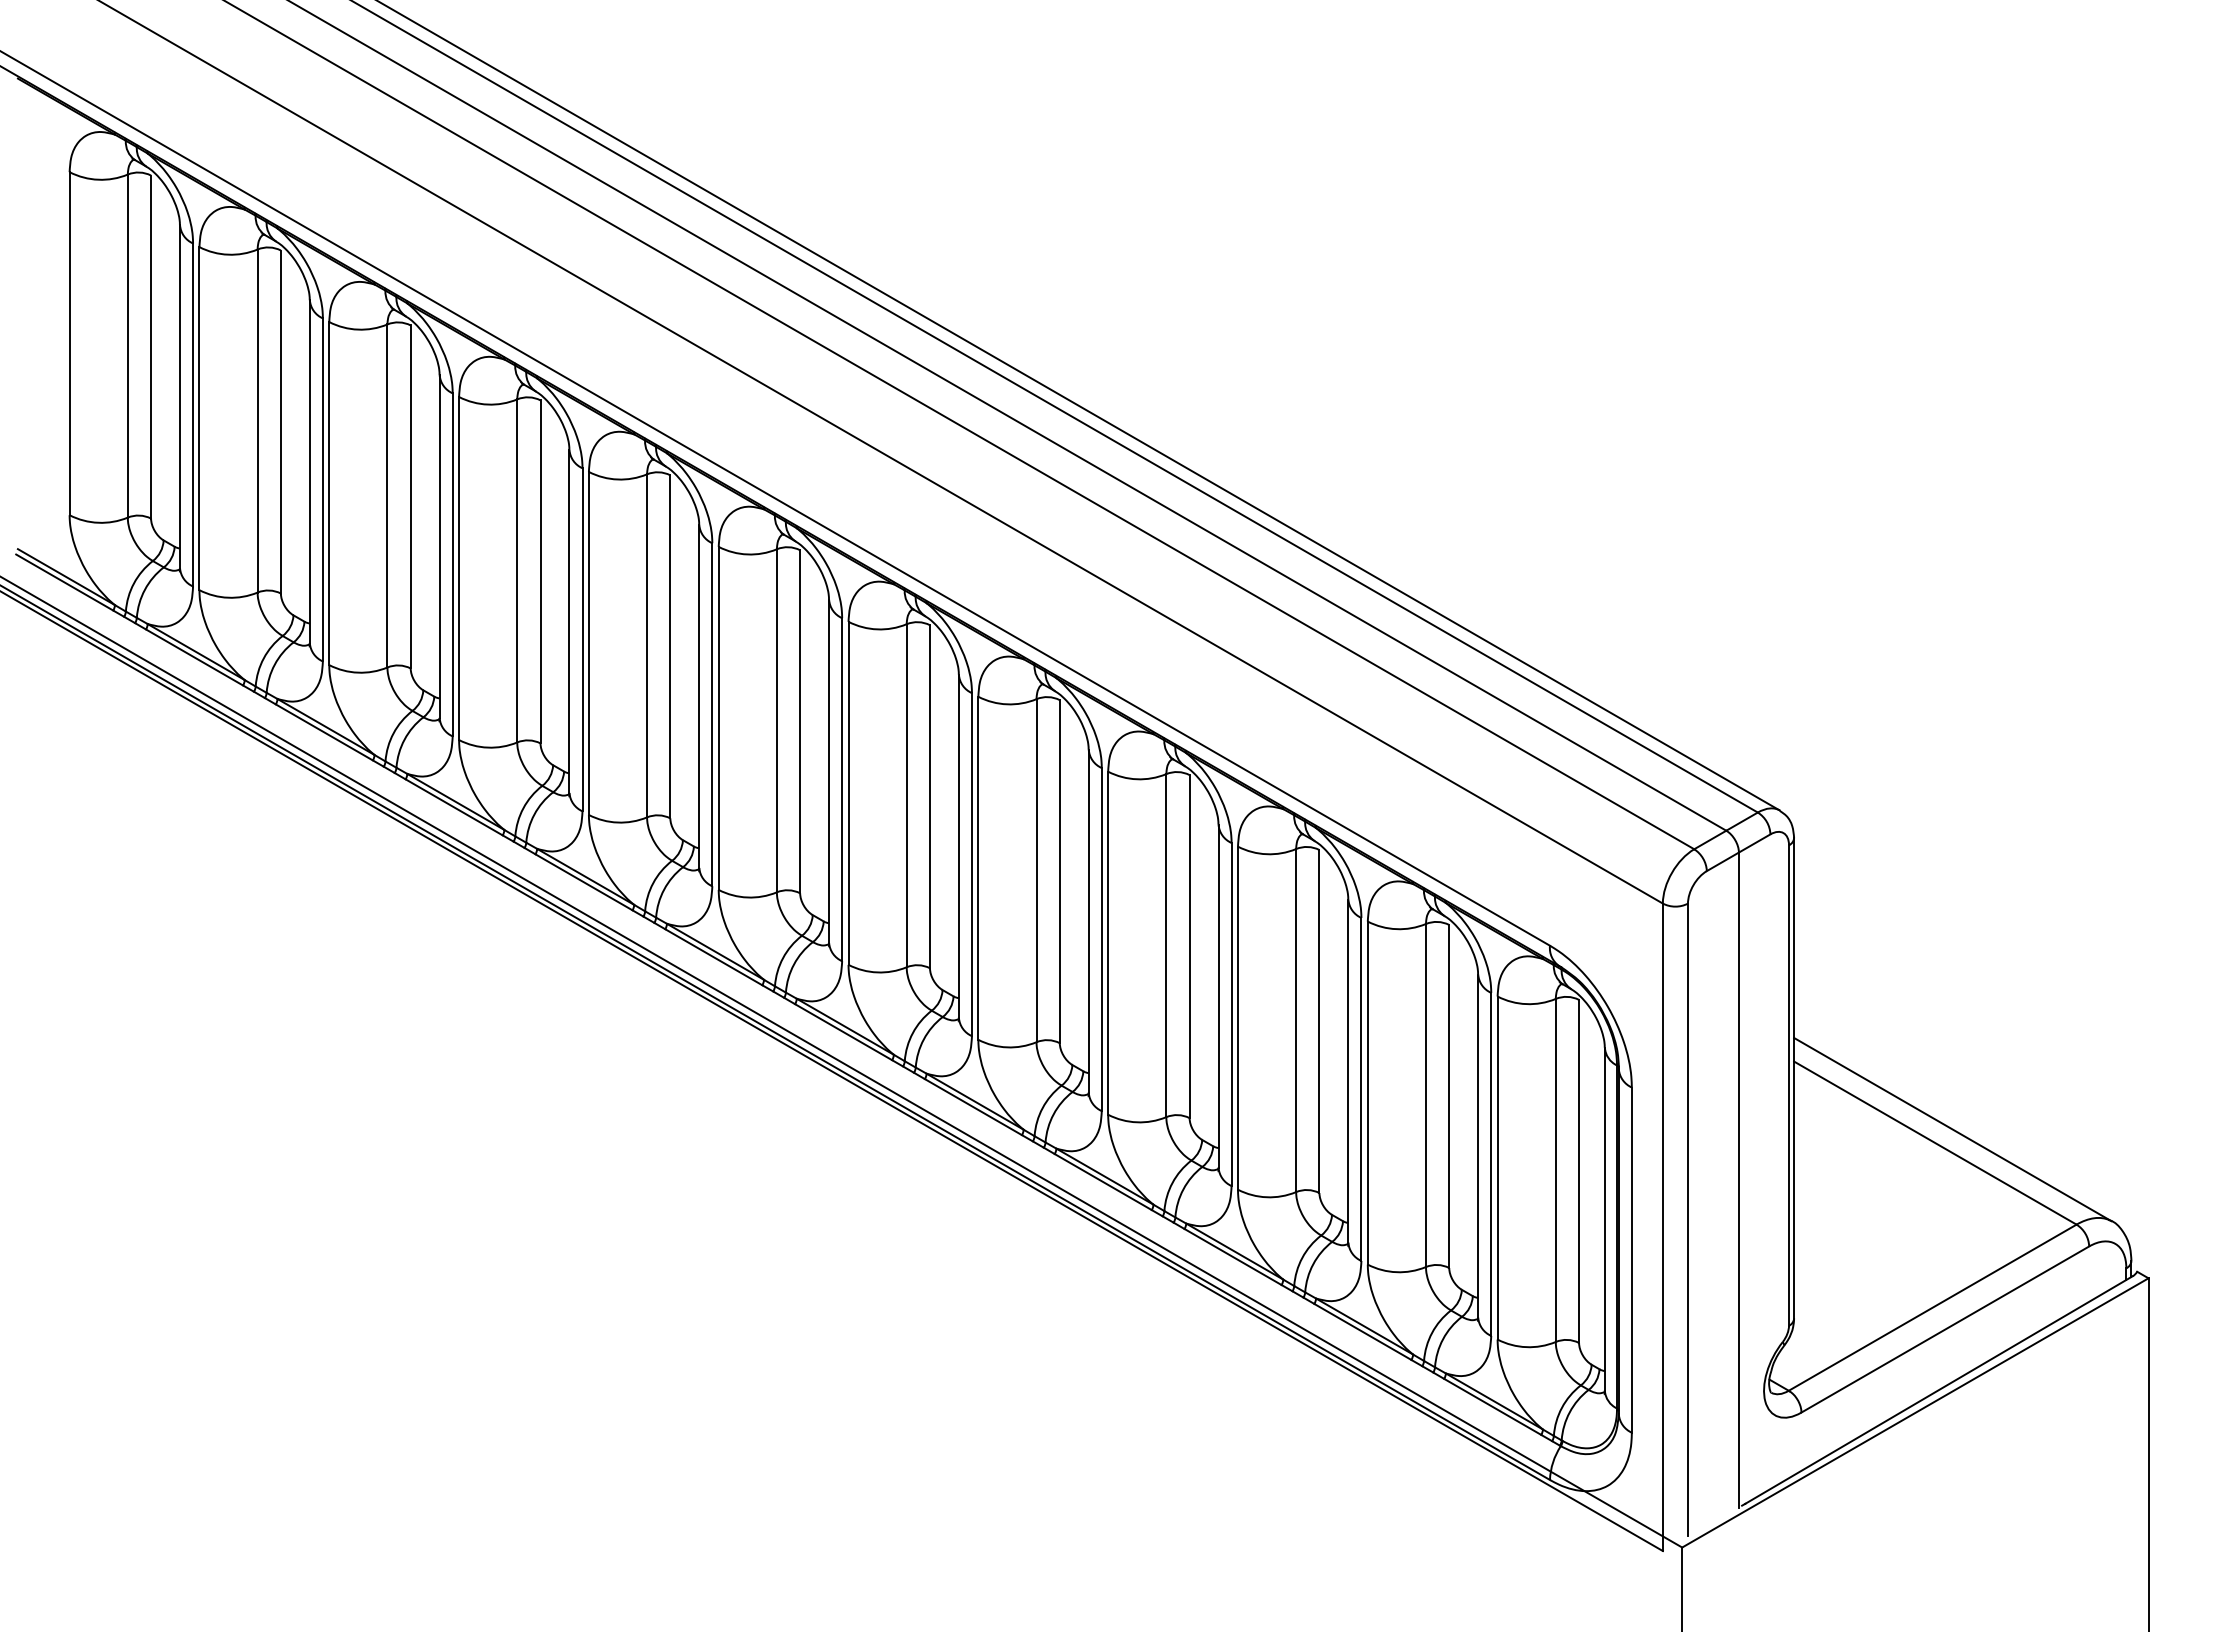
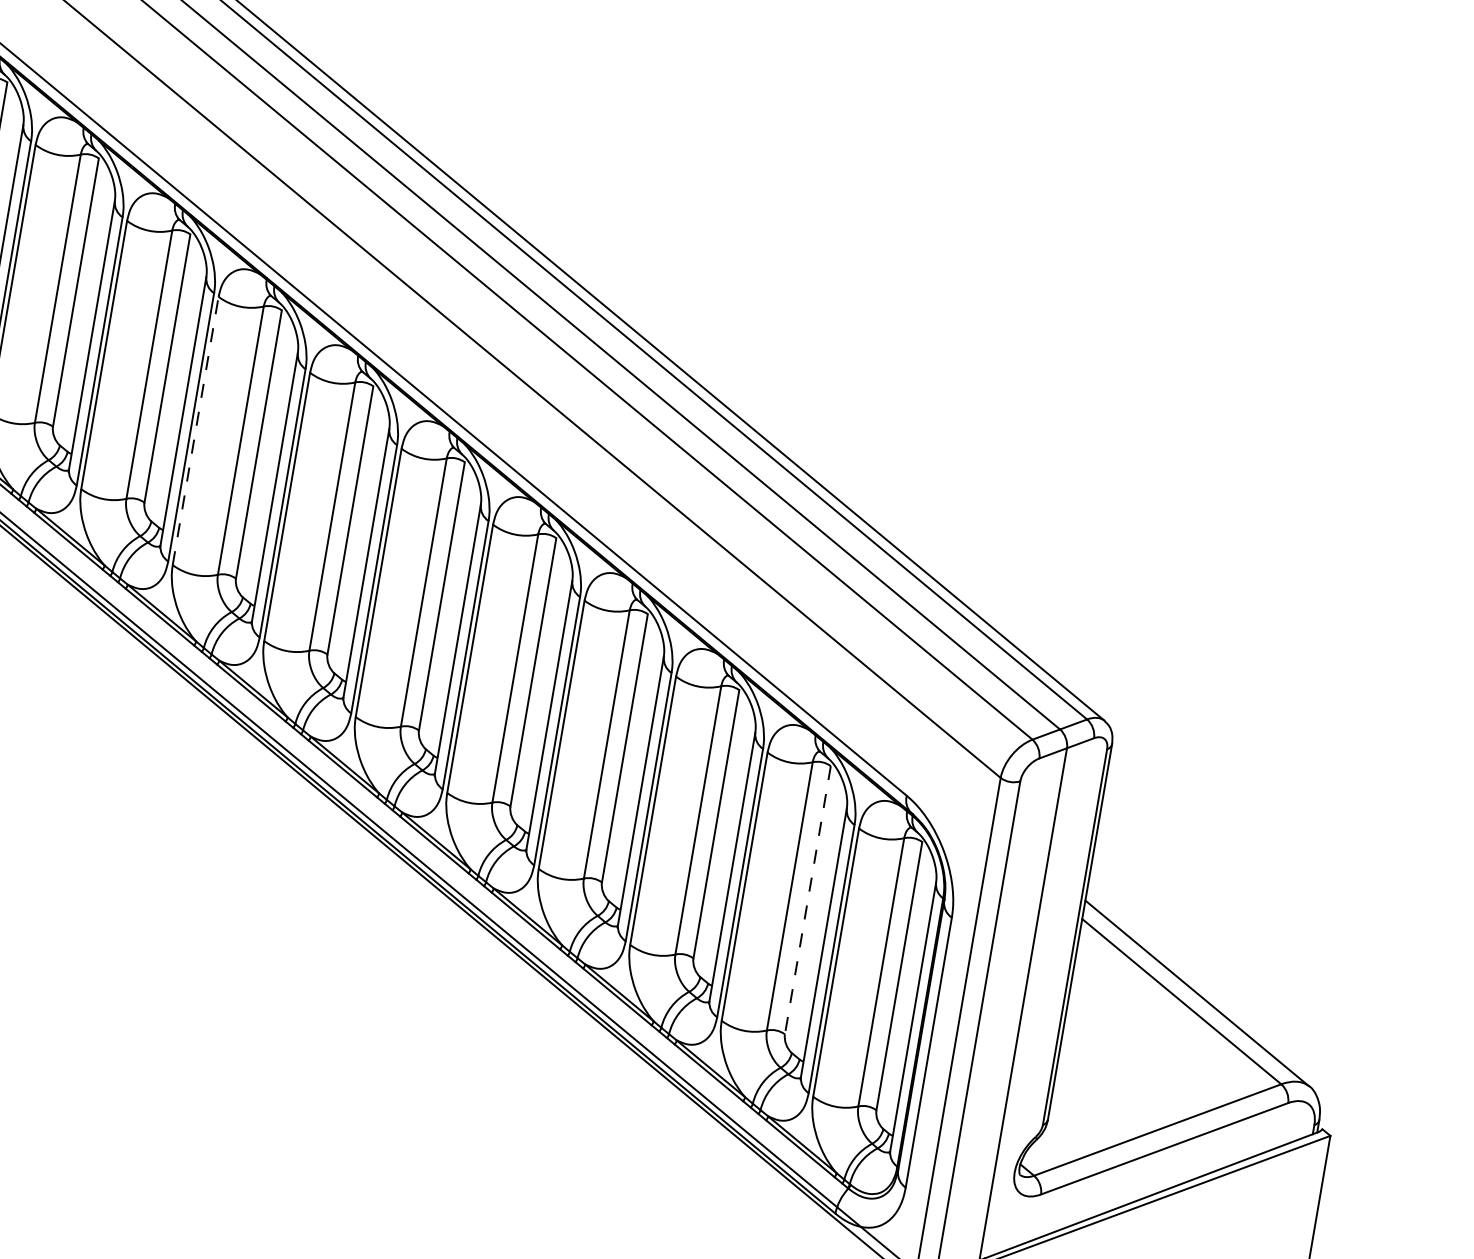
line: (588, 643) -> (195, 430), solid -> dashed
line: (1449, 1096) -> (808, 900), solid -> dashed

